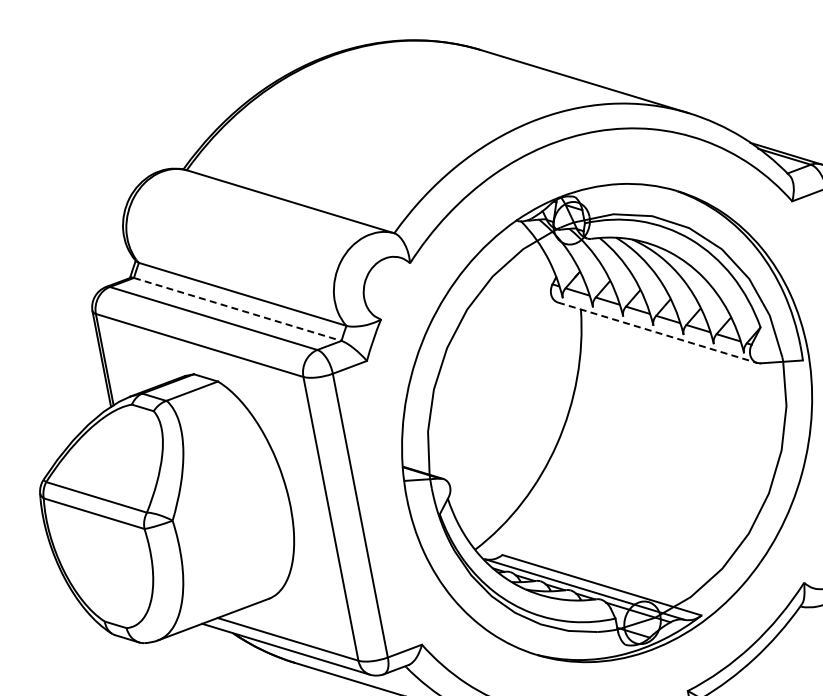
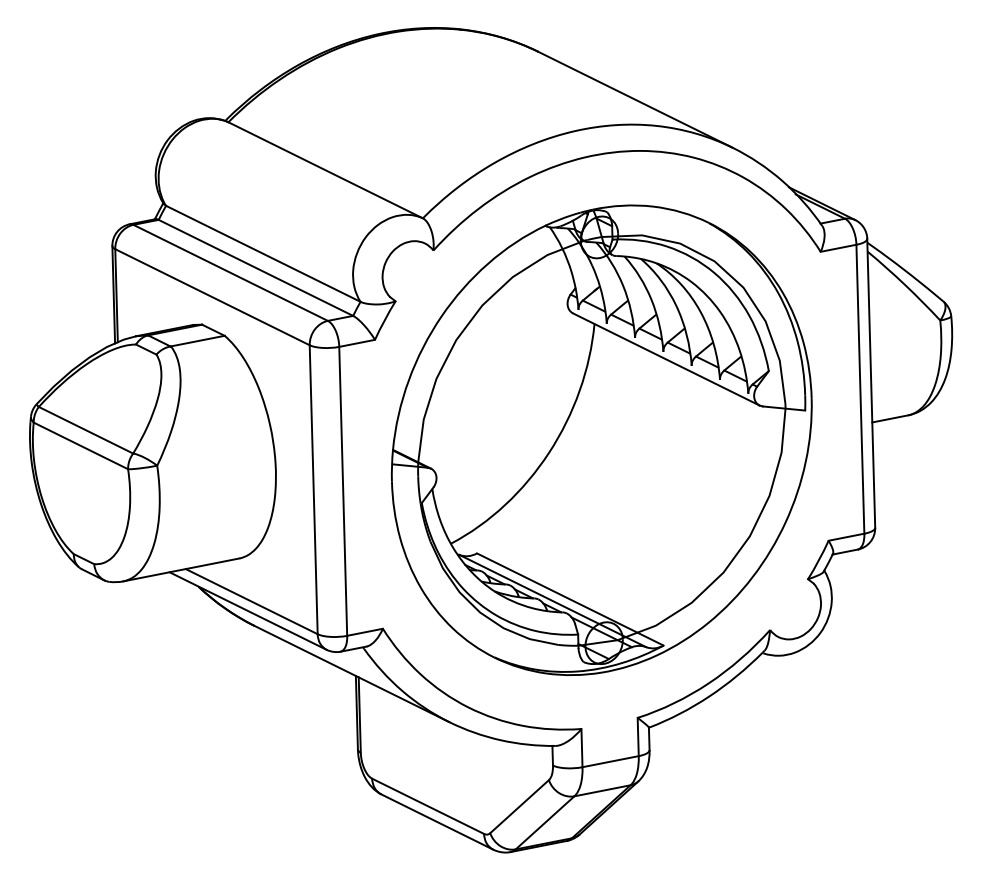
line: (238, 309) -> (256, 268), dashed -> solid
line: (657, 332) -> (666, 359), dashed -> solid

